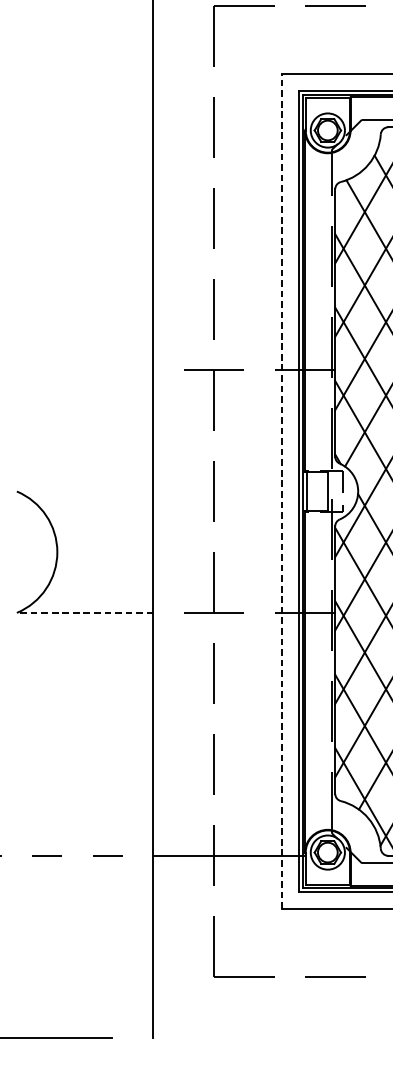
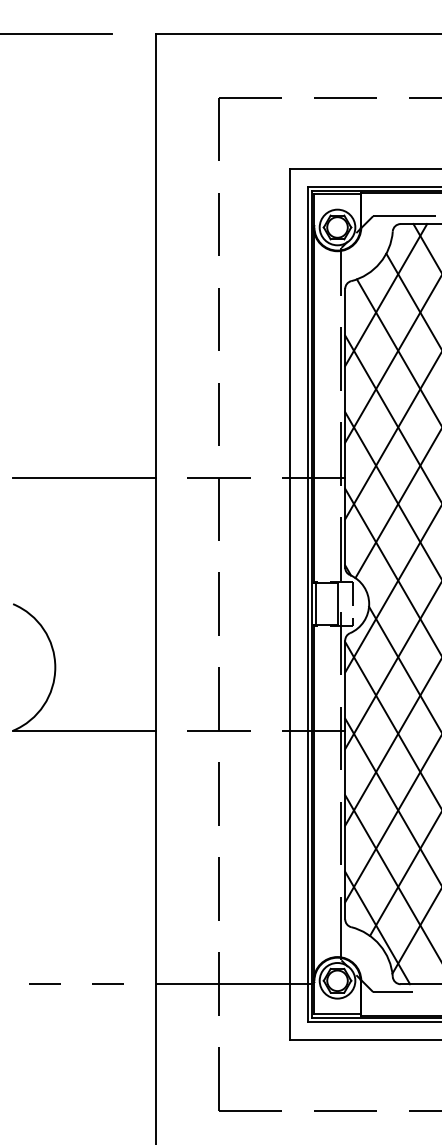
line: (85, 370) -> (84, 477), added
line: (282, 490) -> (290, 603), dashed -> solid
line: (84, 612) -> (83, 730), dashed -> solid

